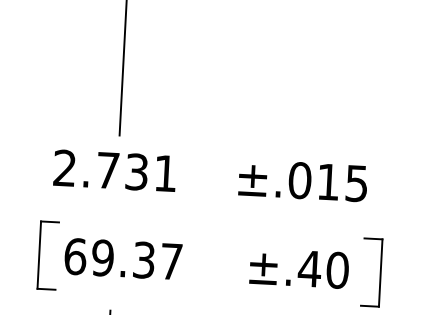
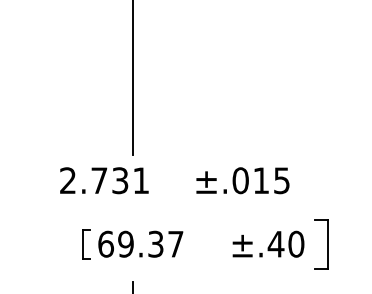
text: (115, 170) -> (104, 180), moved
text: (302, 180) -> (242, 180), moved
part: (48, 255) -> (86, 244), size x0.6

